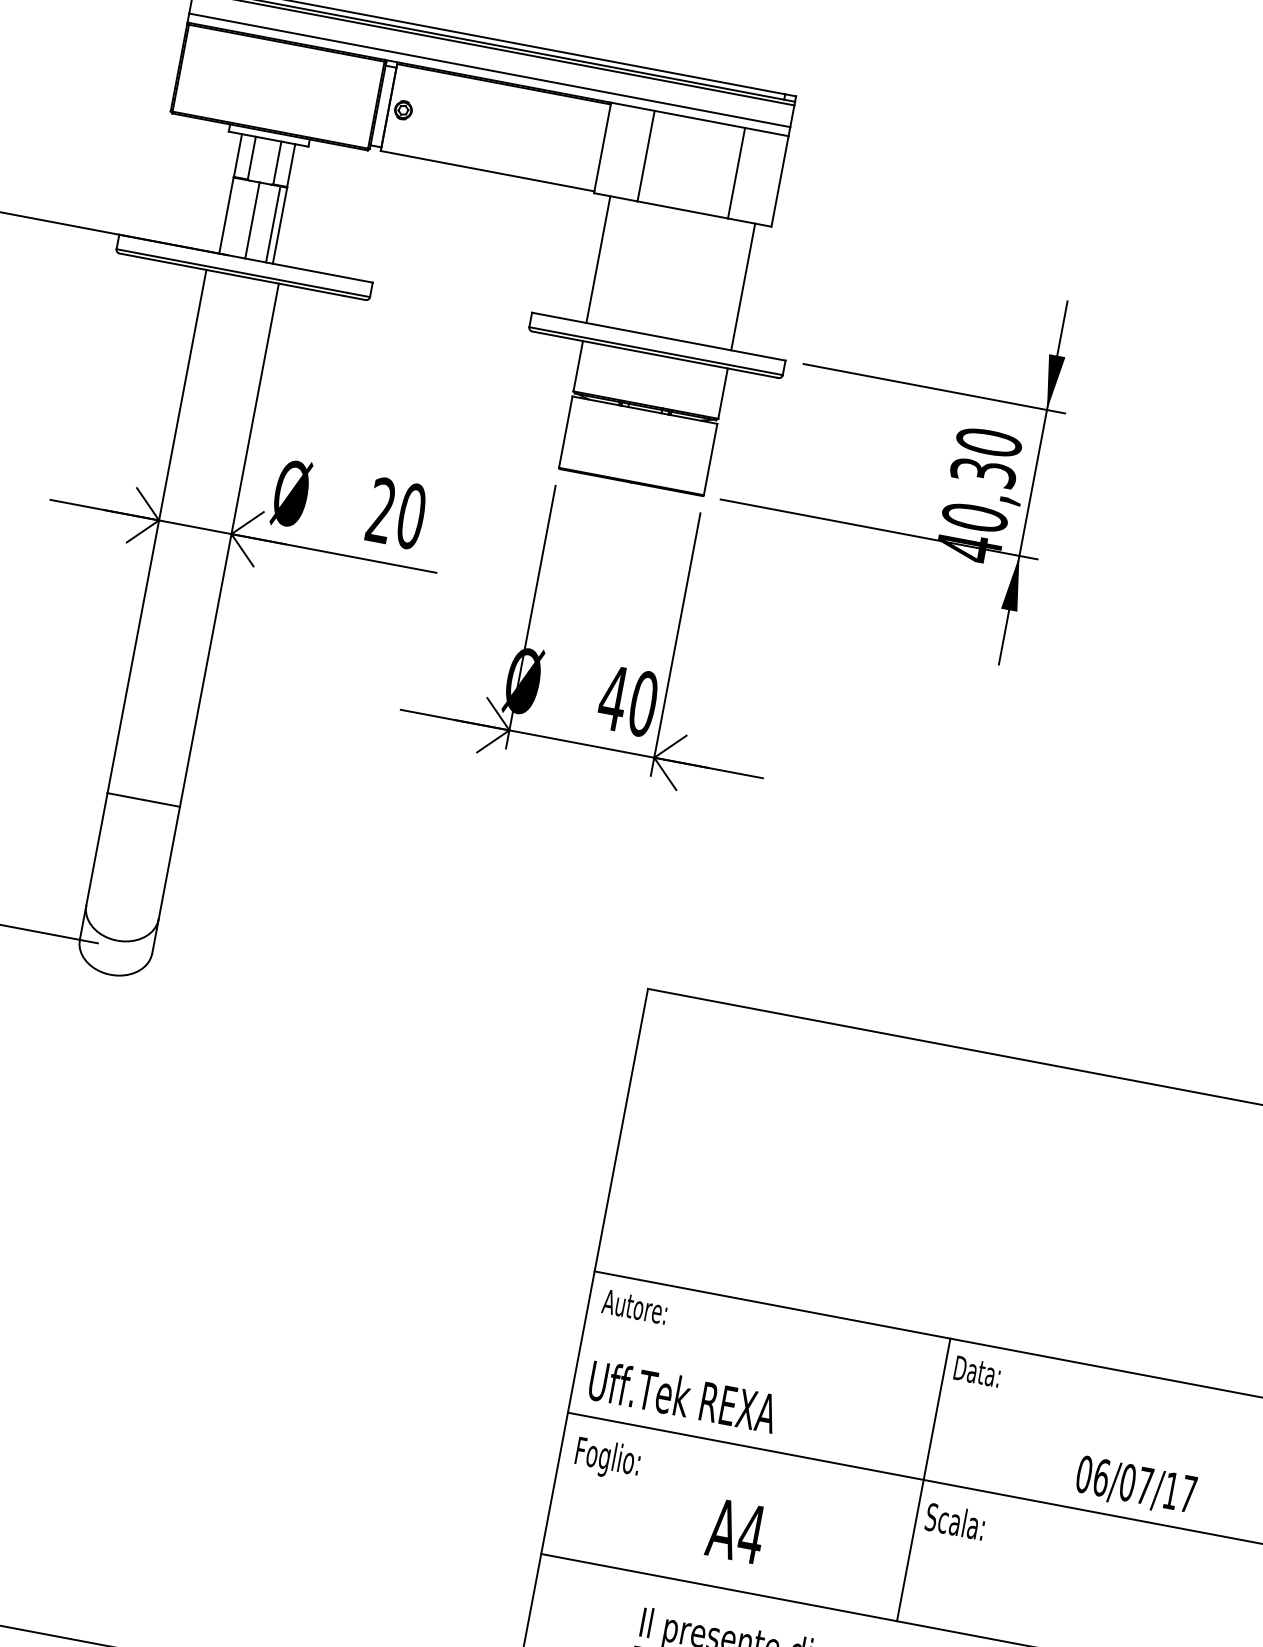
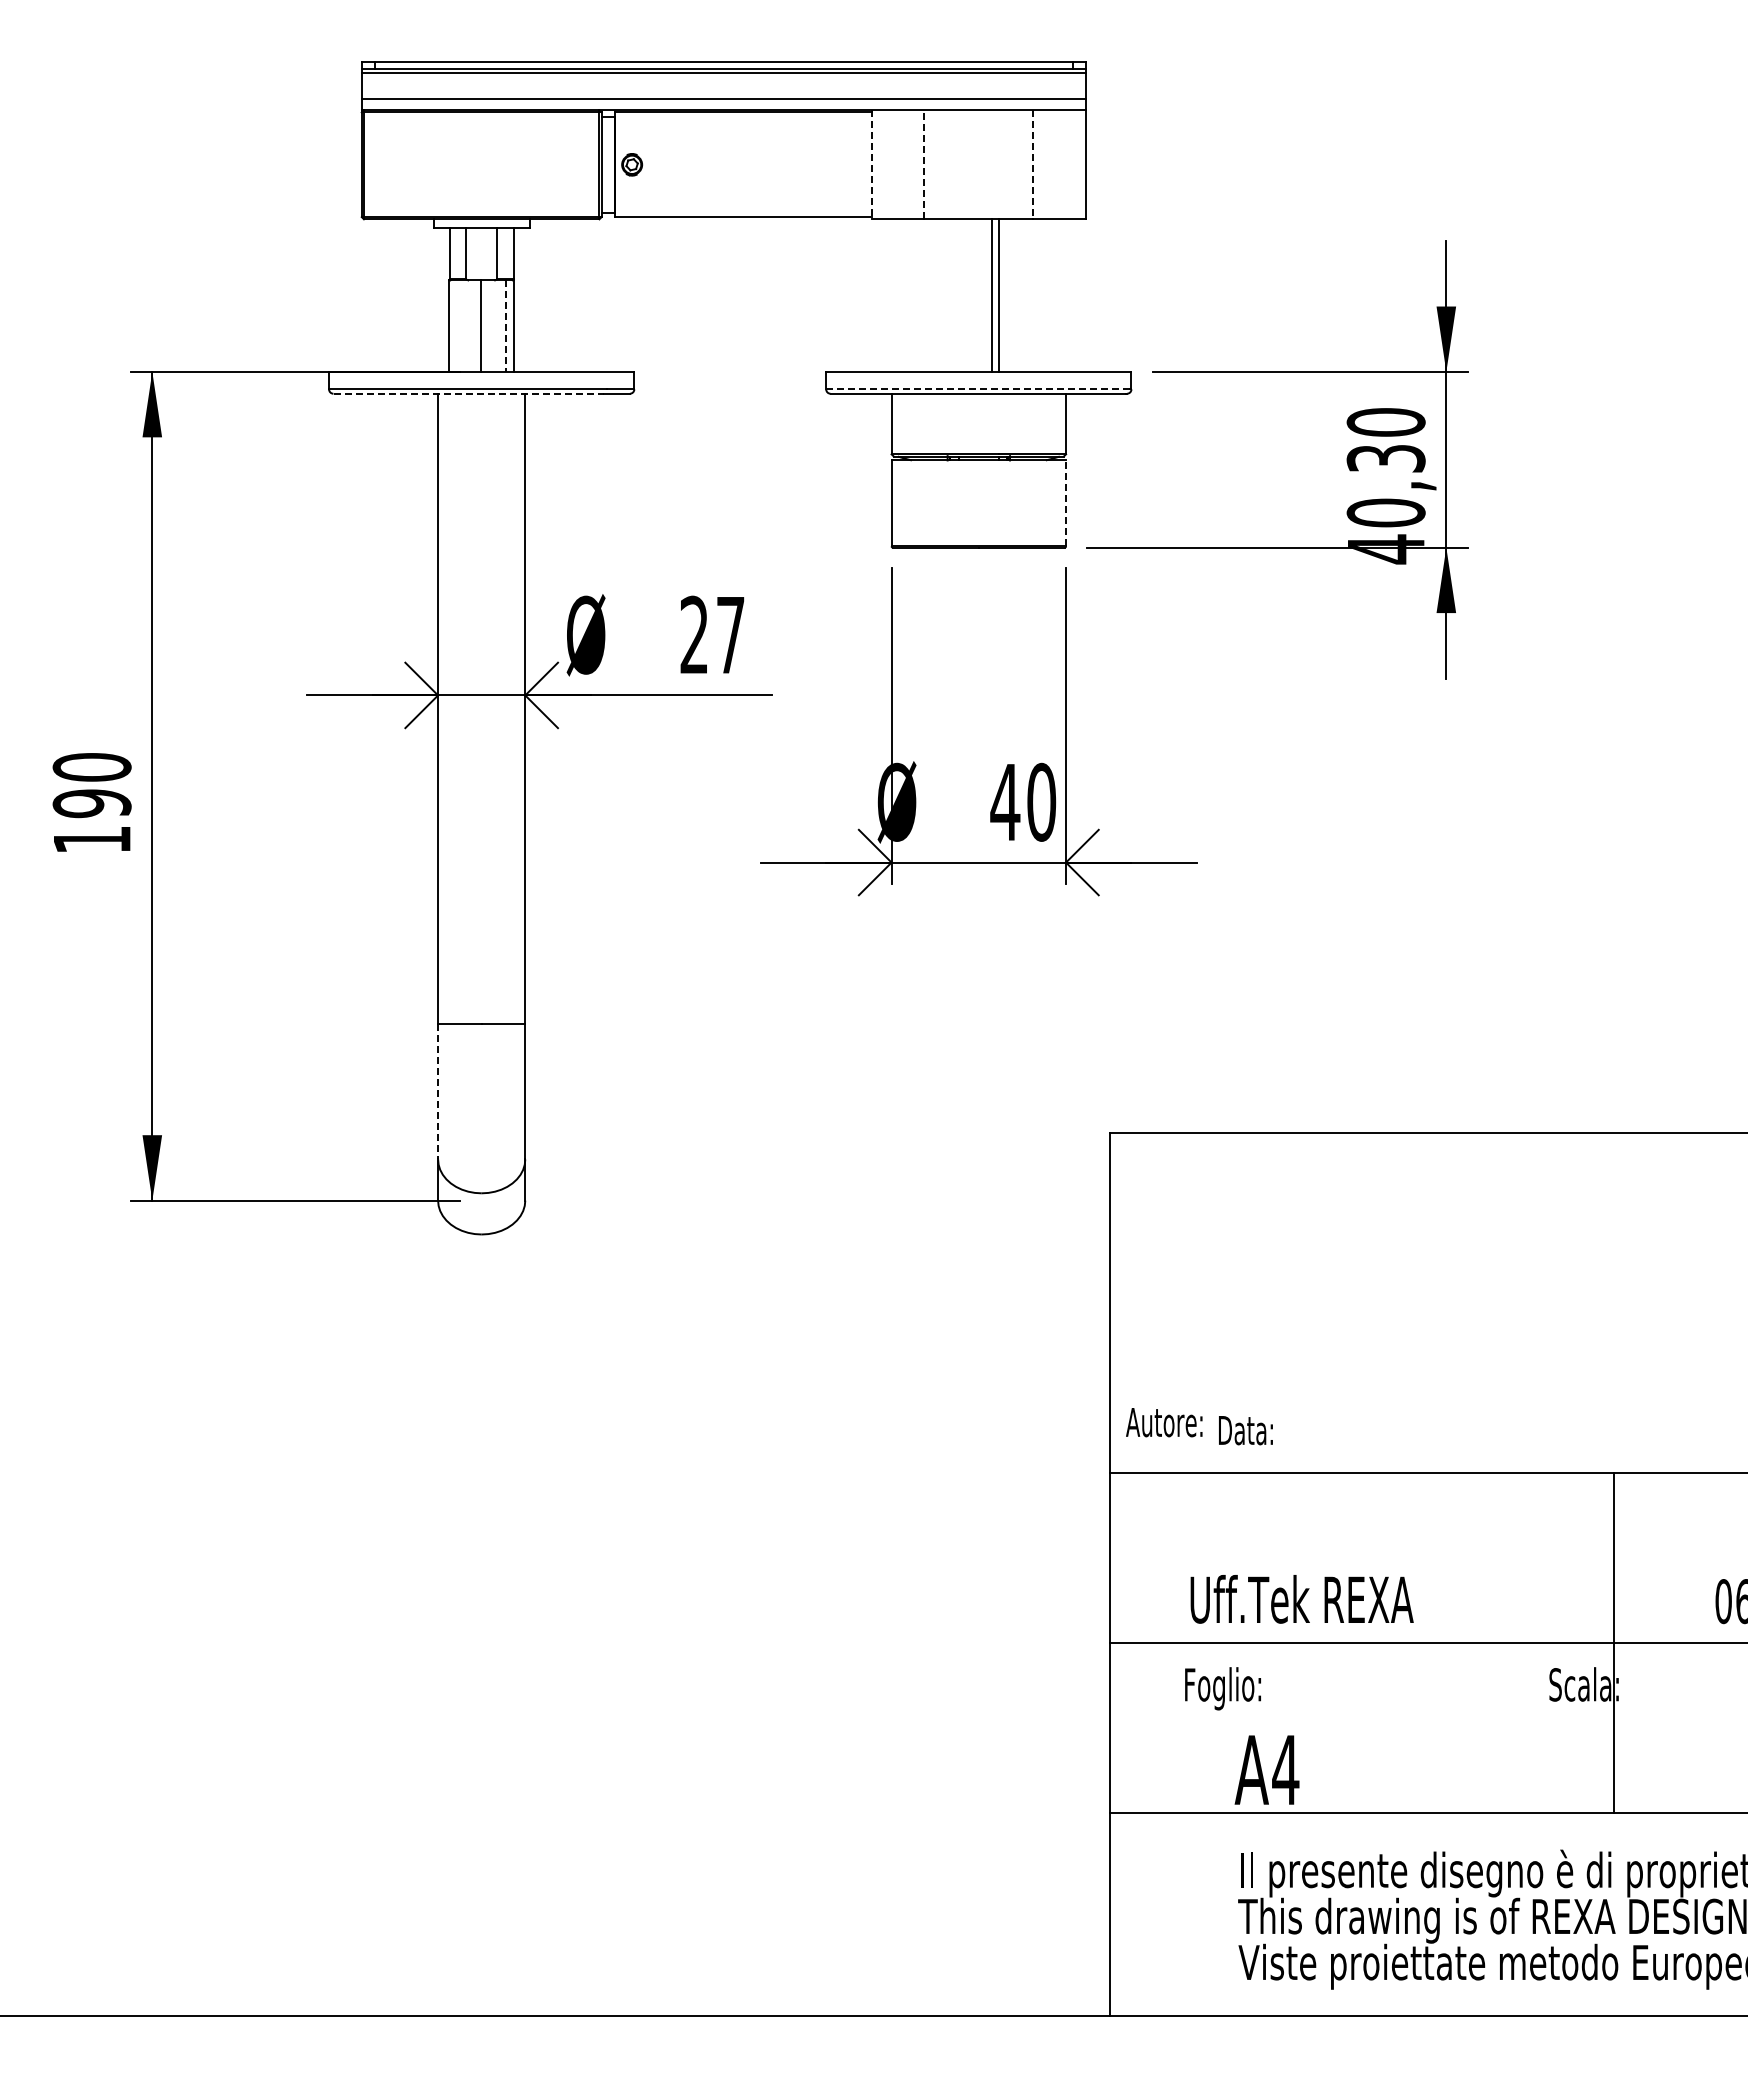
line: (602, 147) -> (871, 164), solid -> dashed
line: (646, 155) -> (924, 164), solid -> dashed
line: (736, 173) -> (1033, 164), solid -> dashed
line: (272, 224) -> (505, 326), solid -> dashed
line: (598, 259) -> (991, 295), moved
line: (232, 274) -> (469, 393), solid -> dashed
line: (743, 286) -> (999, 295), moved
line: (655, 351) -> (978, 389), solid -> dashed
line: (710, 459) -> (1066, 503), solid -> dashed
text: (411, 515) -> (730, 634), 20 -> 27
line: (97, 849) -> (438, 1091), solid -> dashed
text: (635, 1307) -> (1164, 1422), moved
text: (977, 1371) -> (1245, 1430), moved
text: (682, 1396) -> (1301, 1599), moved
text: (607, 1459) -> (1222, 1688), moved
line: (924, 1480) -> (1614, 1643), moved
text: (735, 1530) -> (1266, 1769), moved

